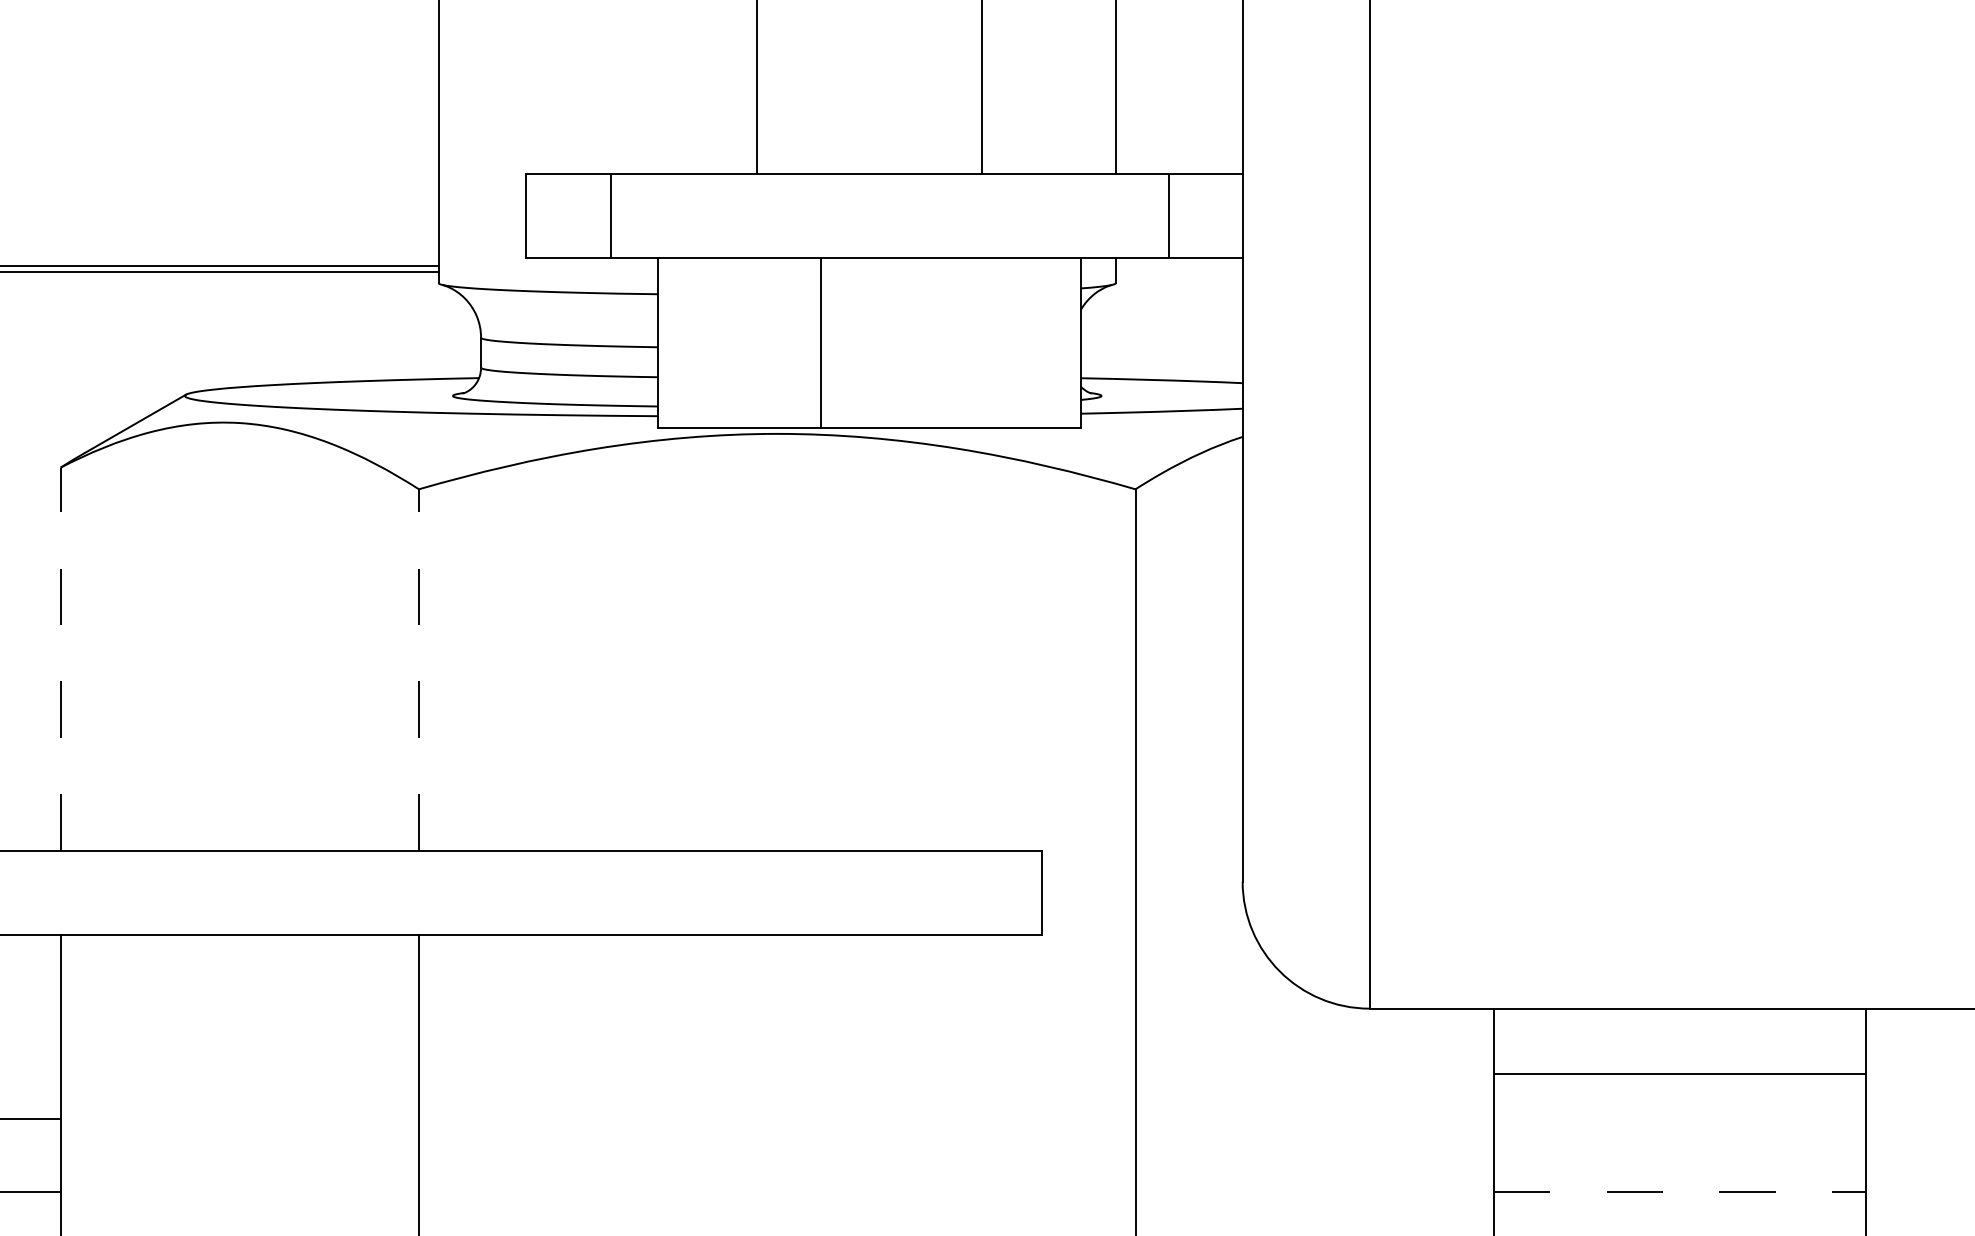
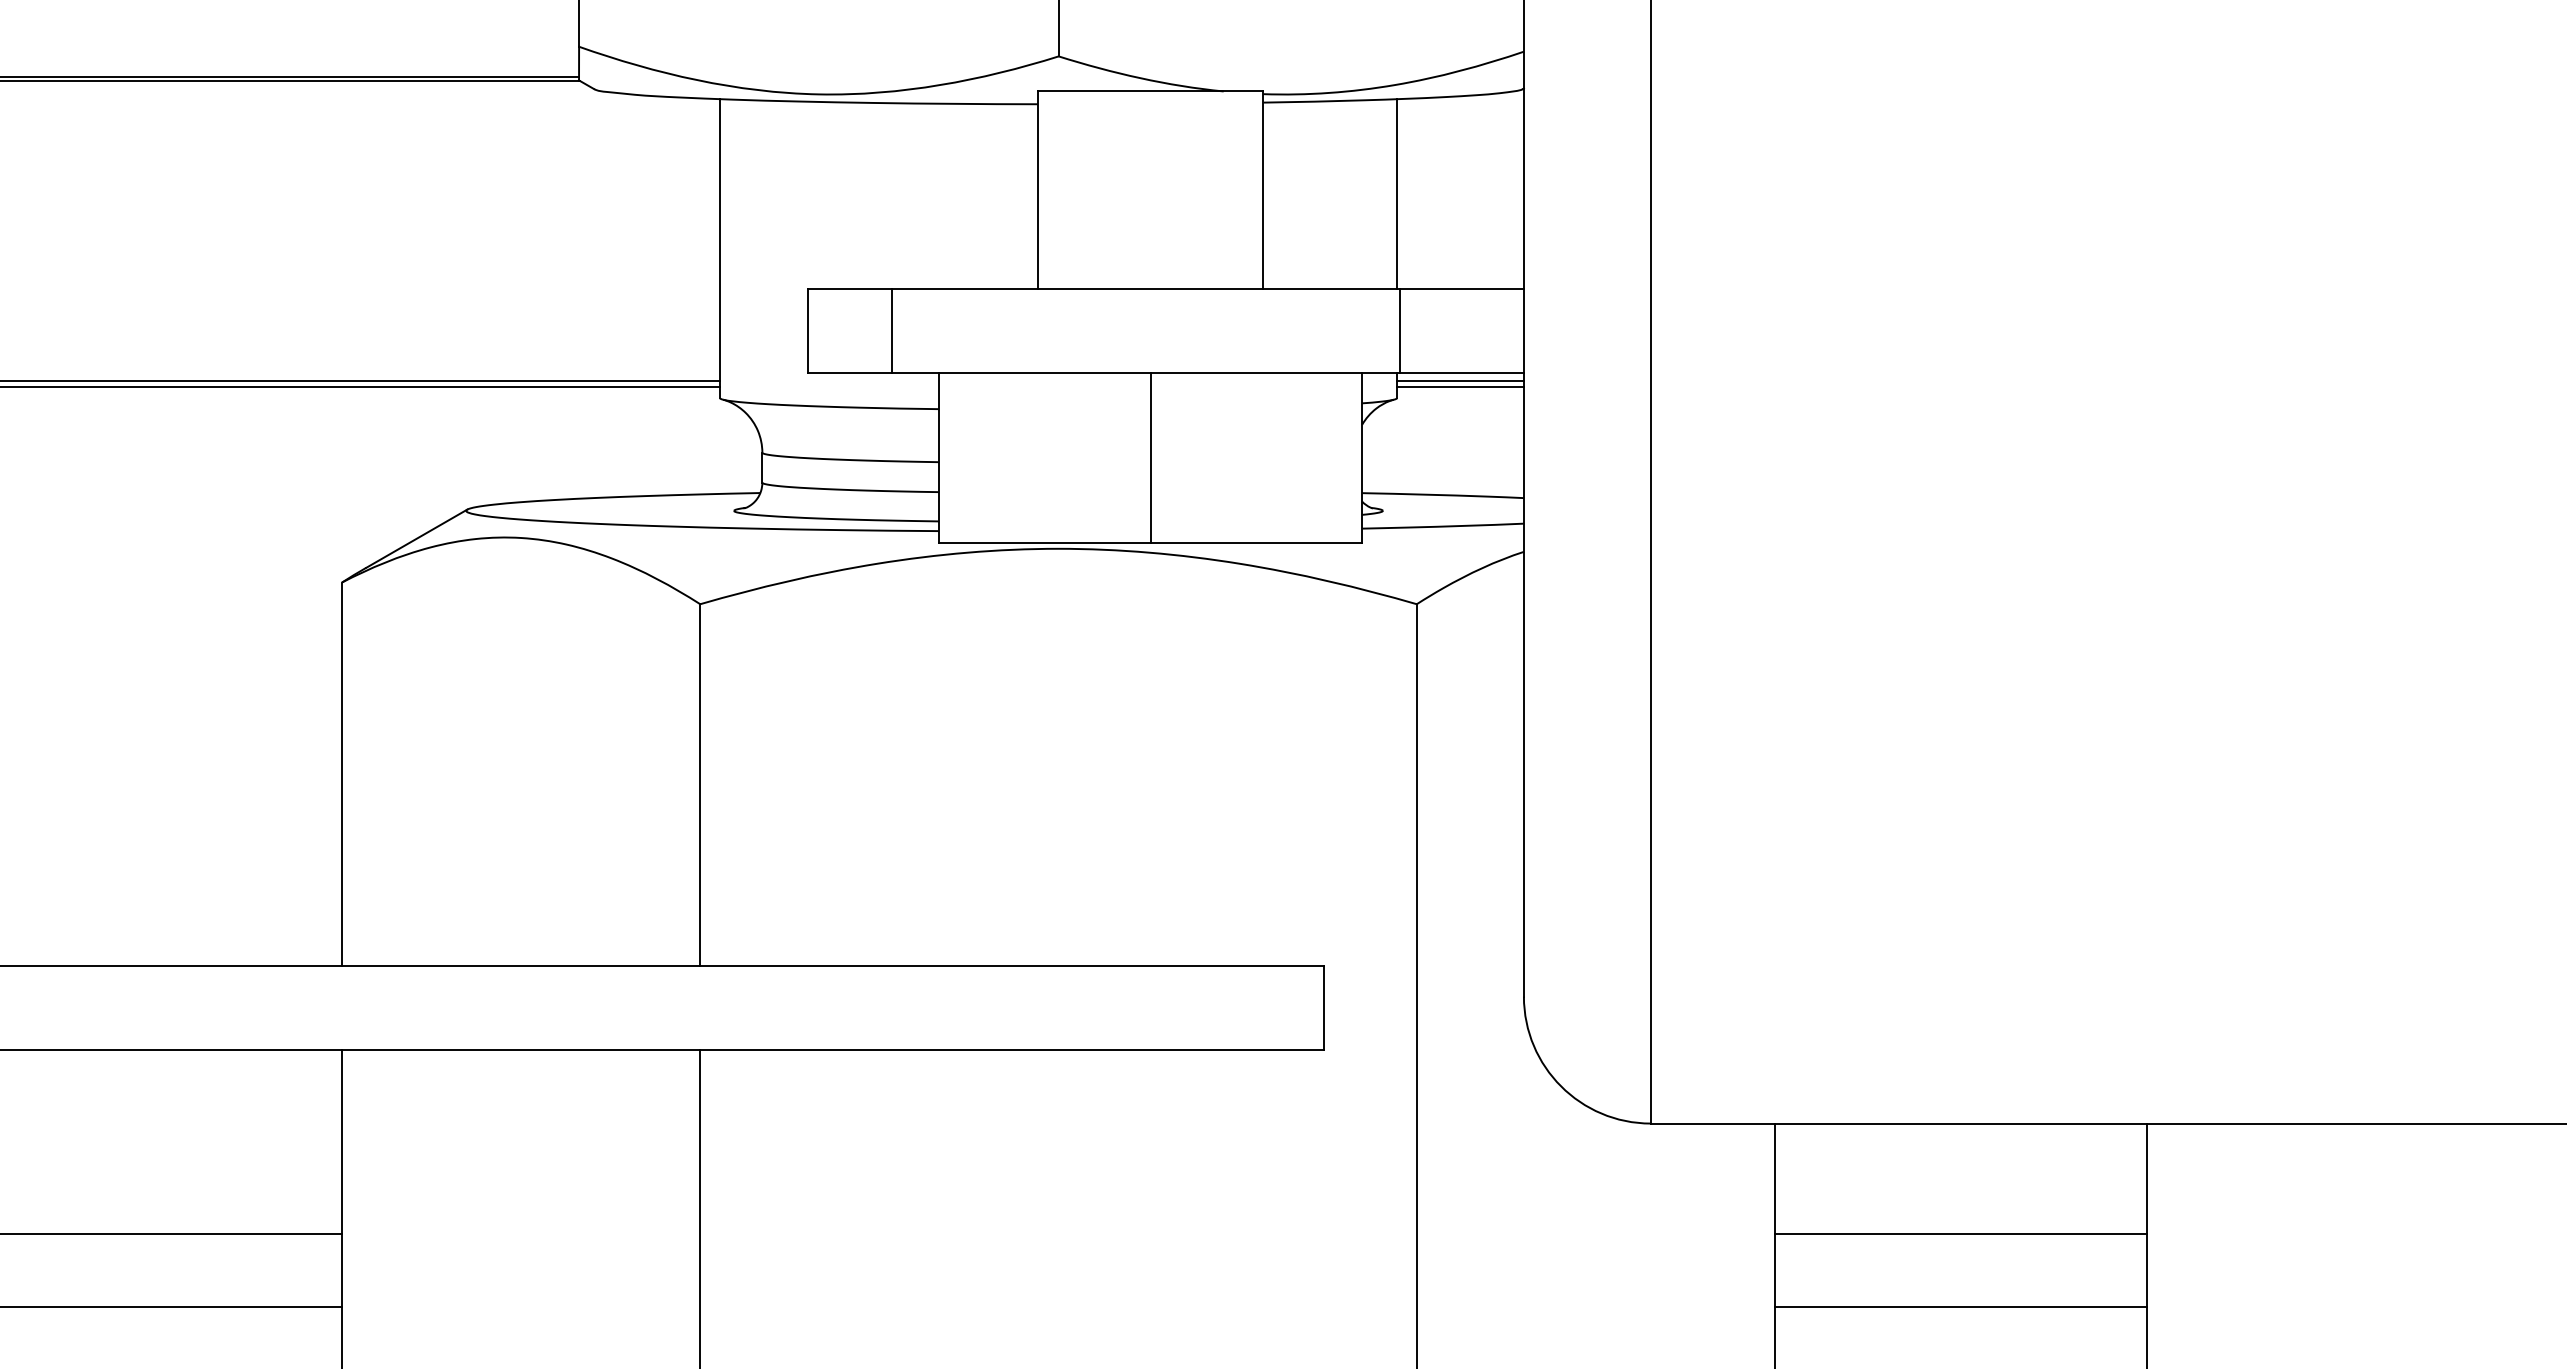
line: (1168, 215) -> (1399, 330), moved
line: (1179, 266) -> (1460, 381), added
line: (1179, 272) -> (1460, 387), added
line: (821, 342) -> (1150, 457), moved
line: (60, 659) -> (341, 774), dashed -> solid
line: (419, 669) -> (700, 784), dashed -> solid
line: (1680, 1073) -> (1961, 1233), moved
line: (1680, 1191) -> (1961, 1306), dashed -> solid

